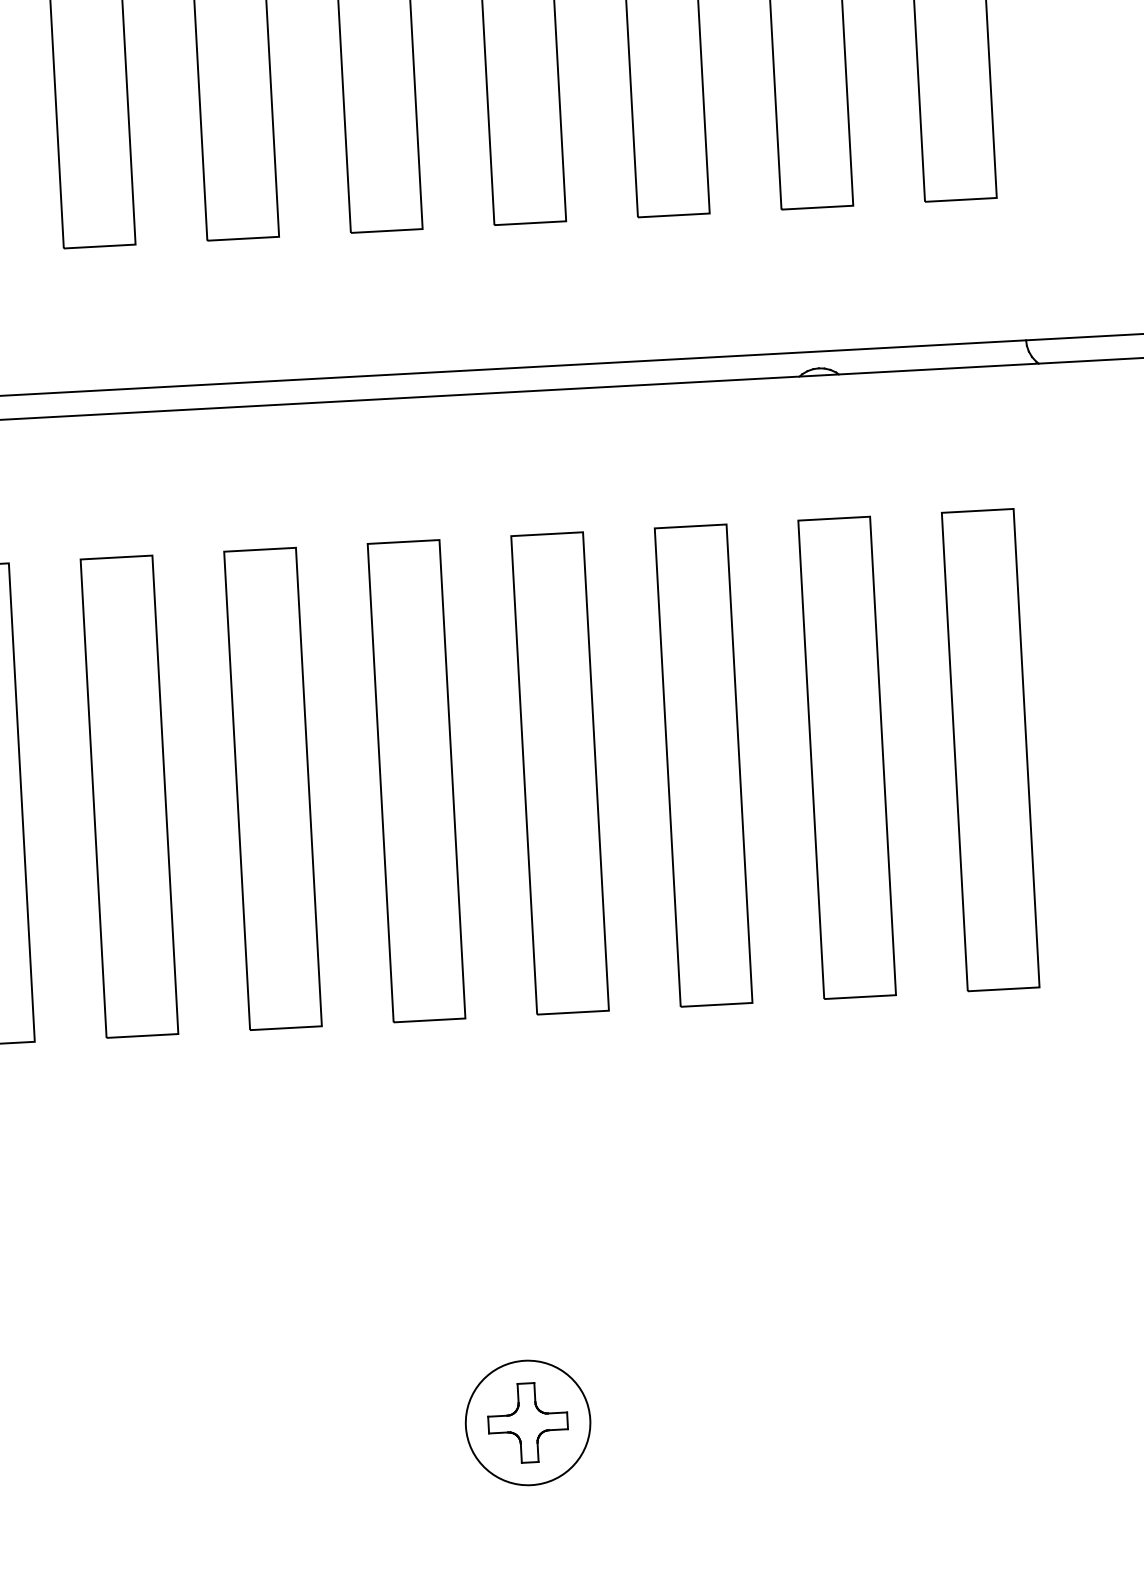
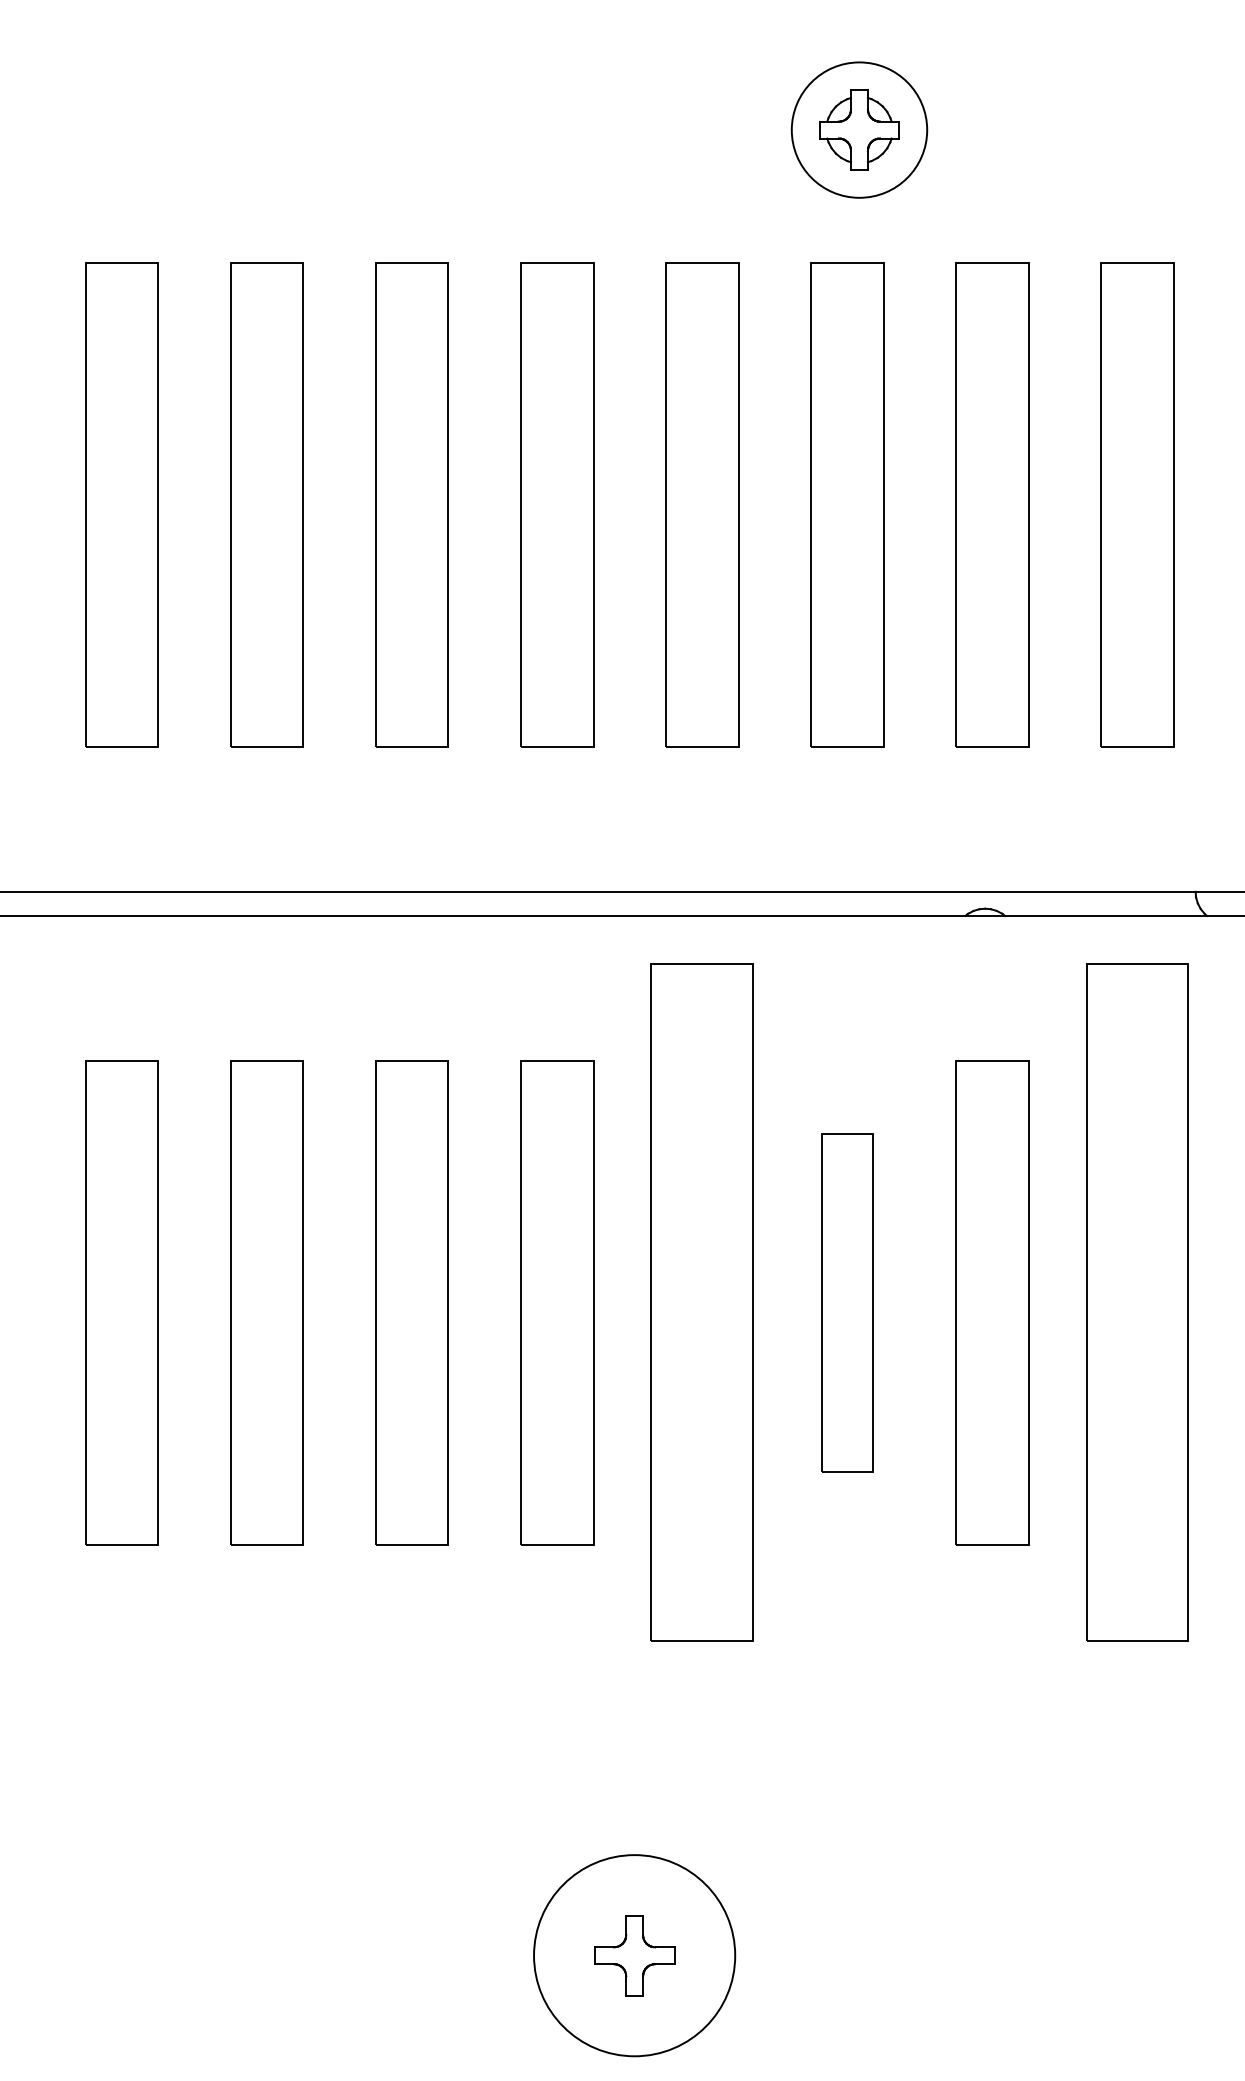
part: (990, 749) -> (1137, 1302), size x1.4
part: (703, 765) -> (847, 1302), size x0.7
part: (560, 773) -> (702, 1302), size x1.4
circle: (527, 1422) -> (634, 1955), size x1.6

